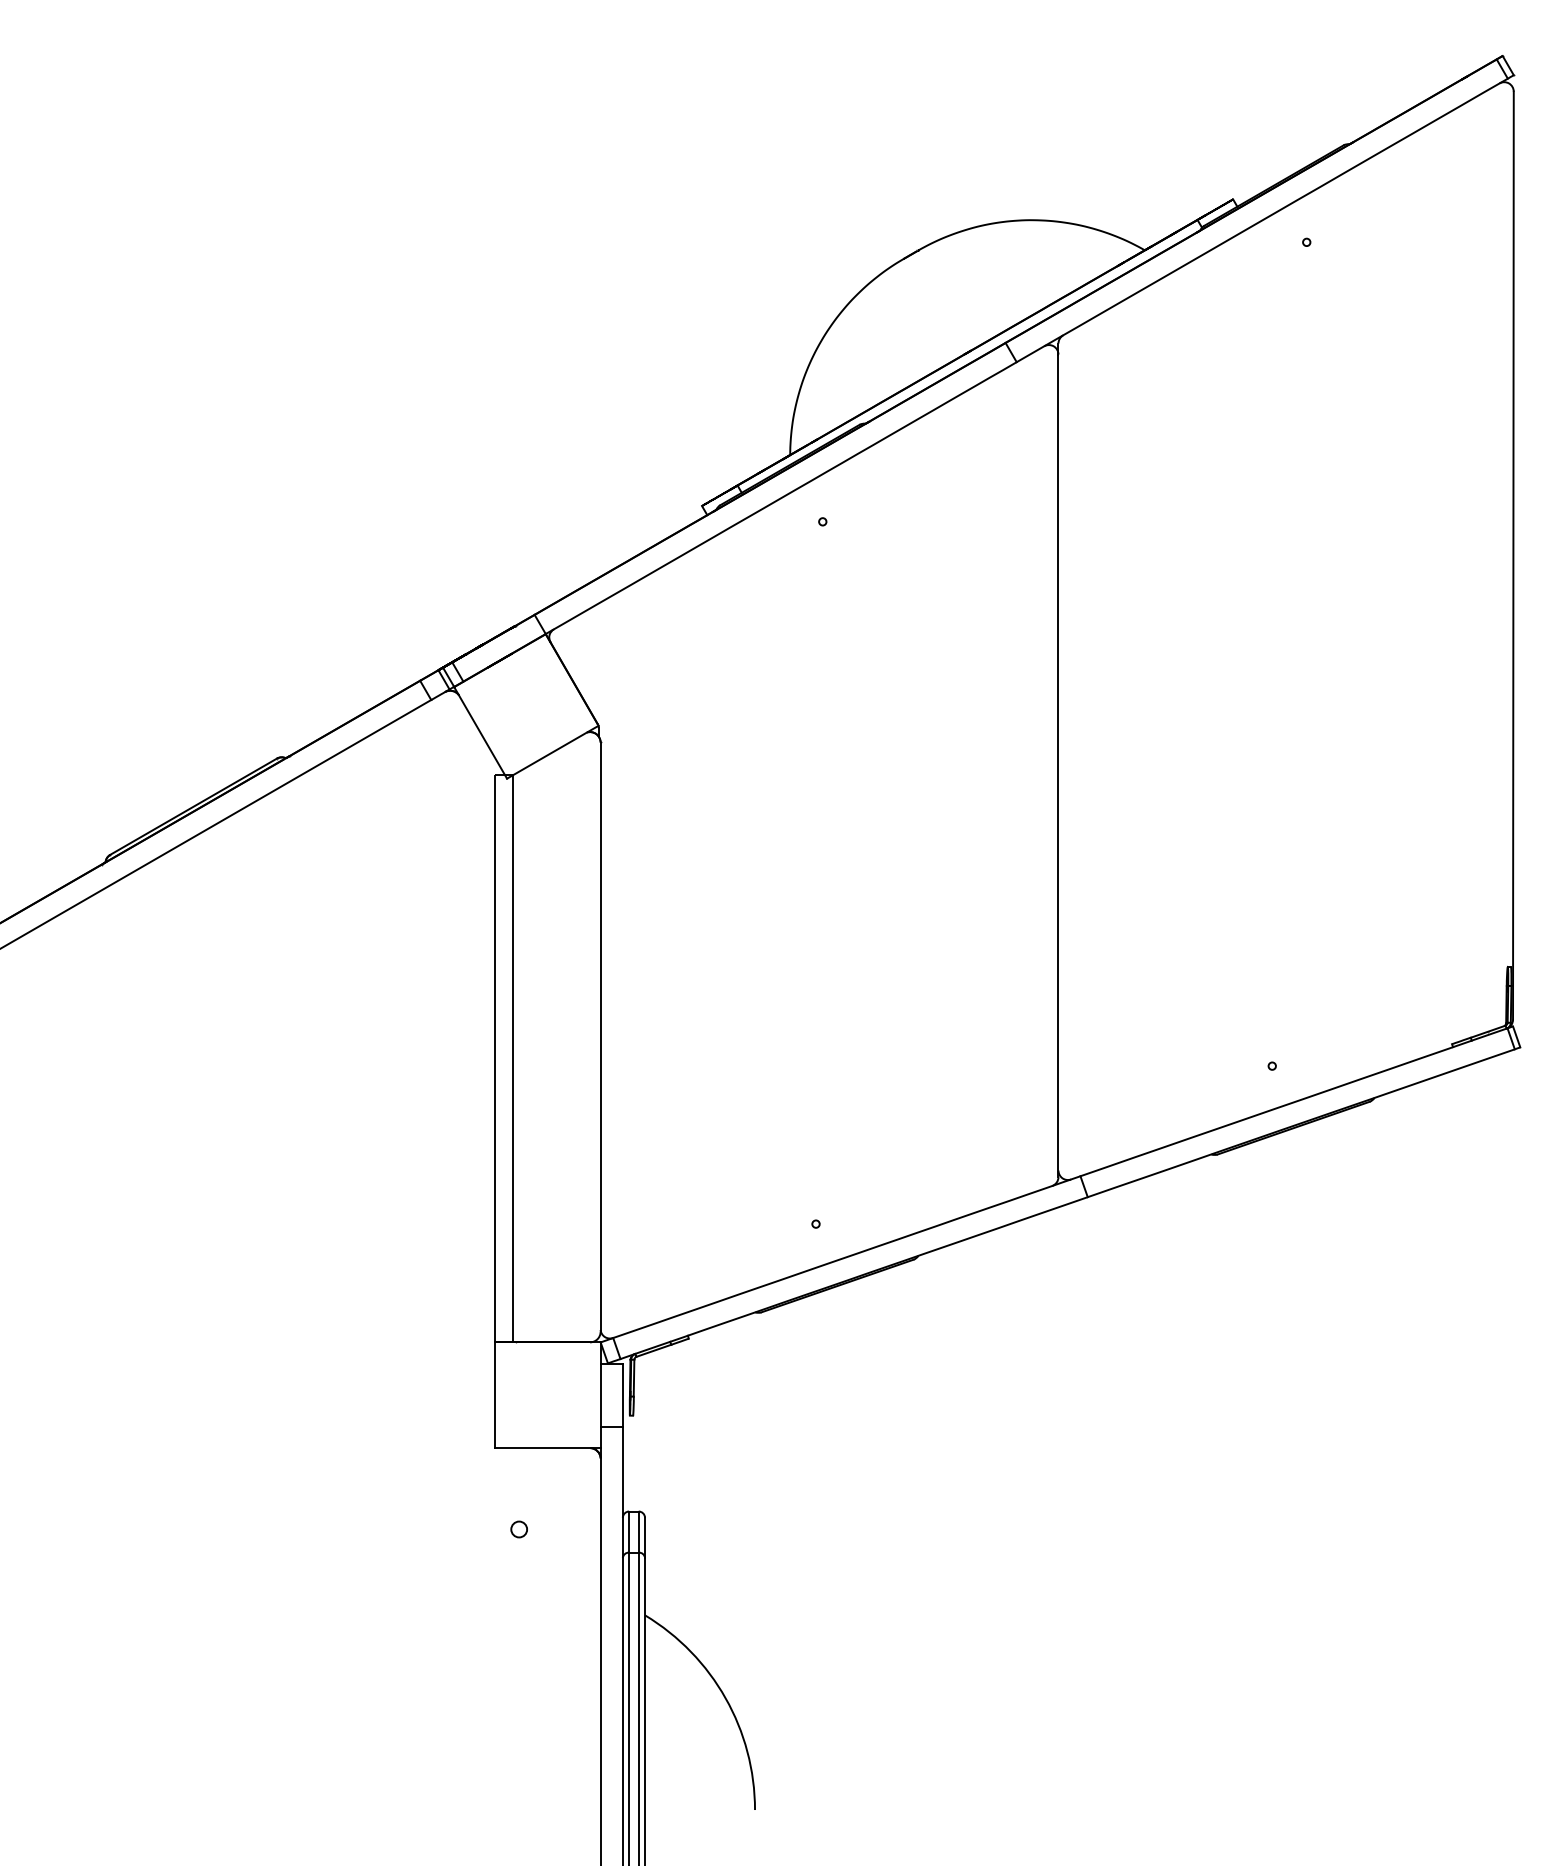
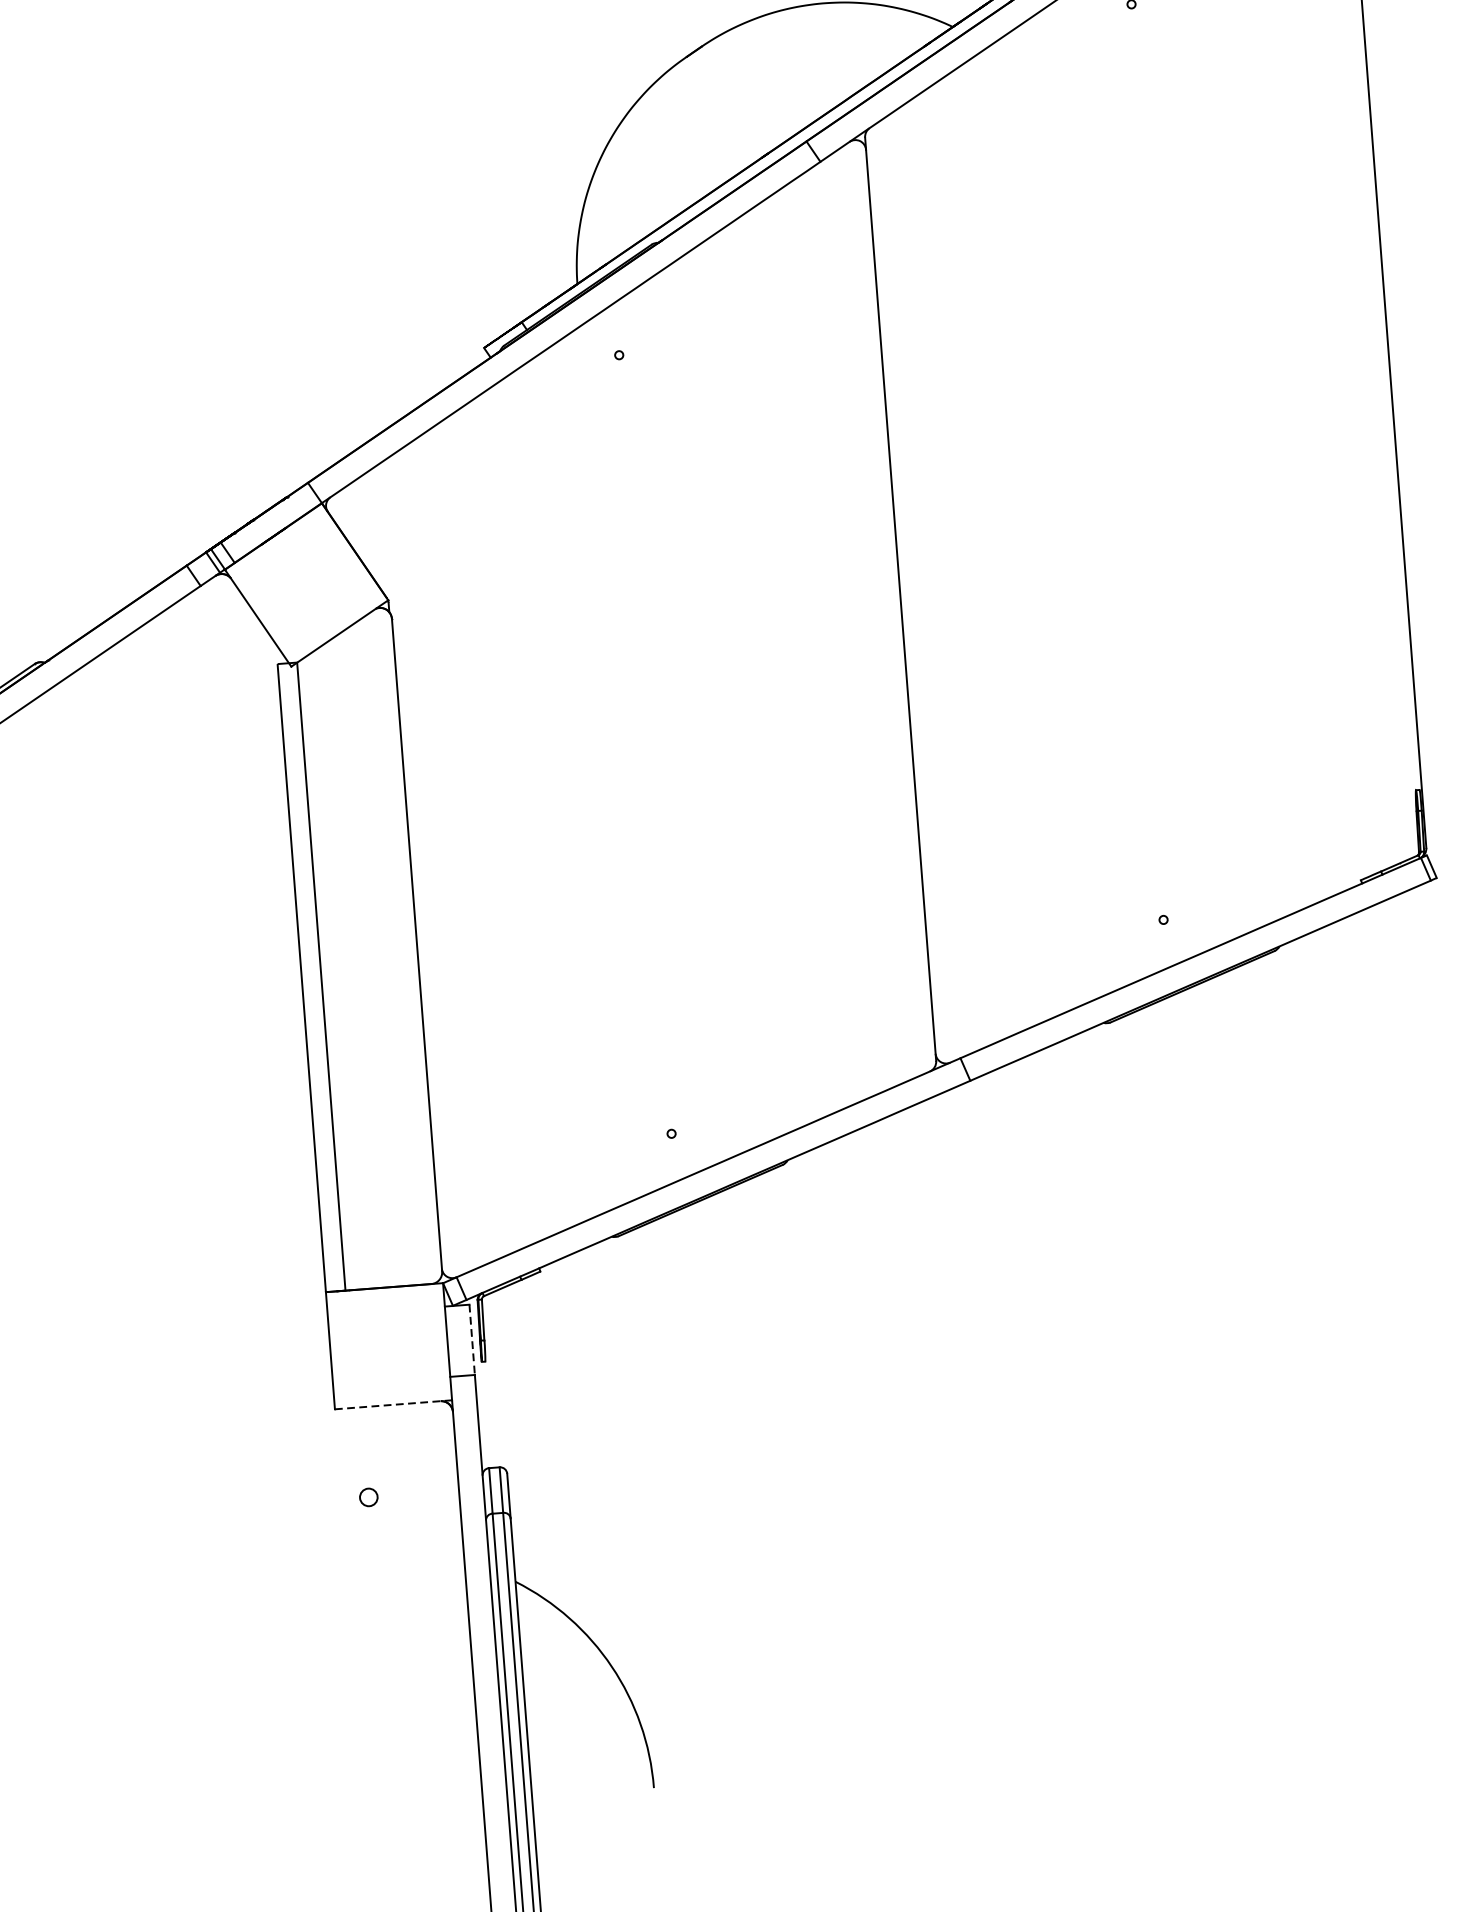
line: (622, 1395) -> (471, 1340), solid -> dashed
line: (547, 1448) -> (393, 1405), solid -> dashed

